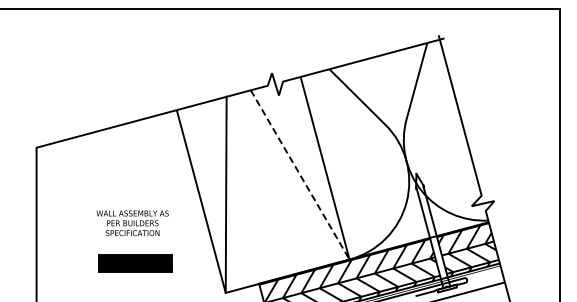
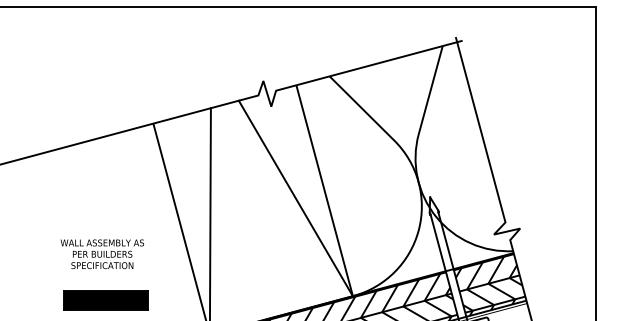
line: (300, 175) -> (296, 199), dashed -> solid

